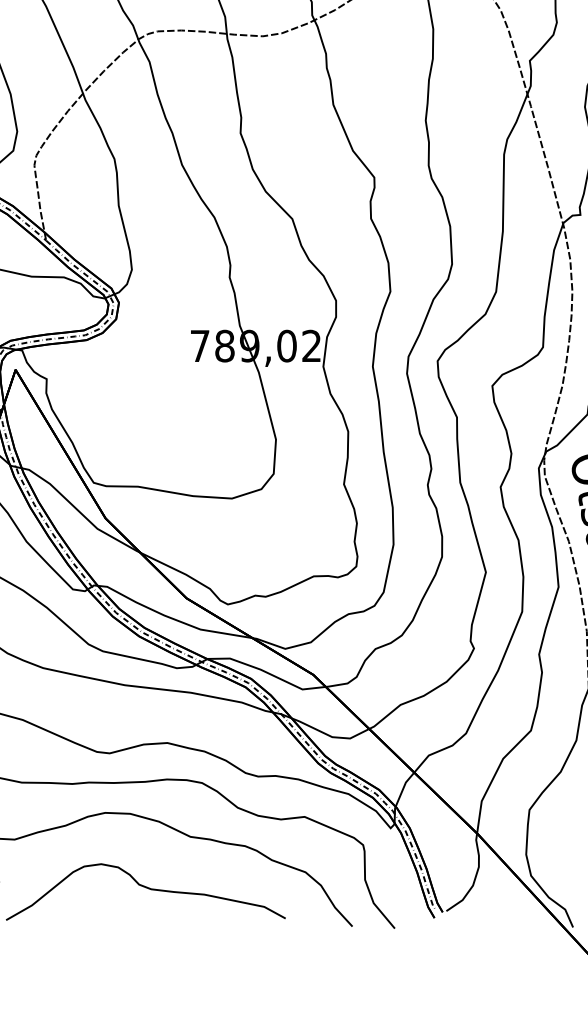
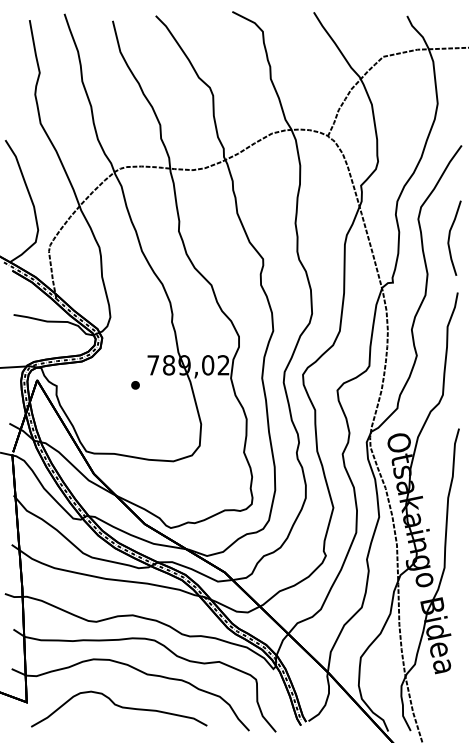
part: (171, 378) -> (135, 385), added

